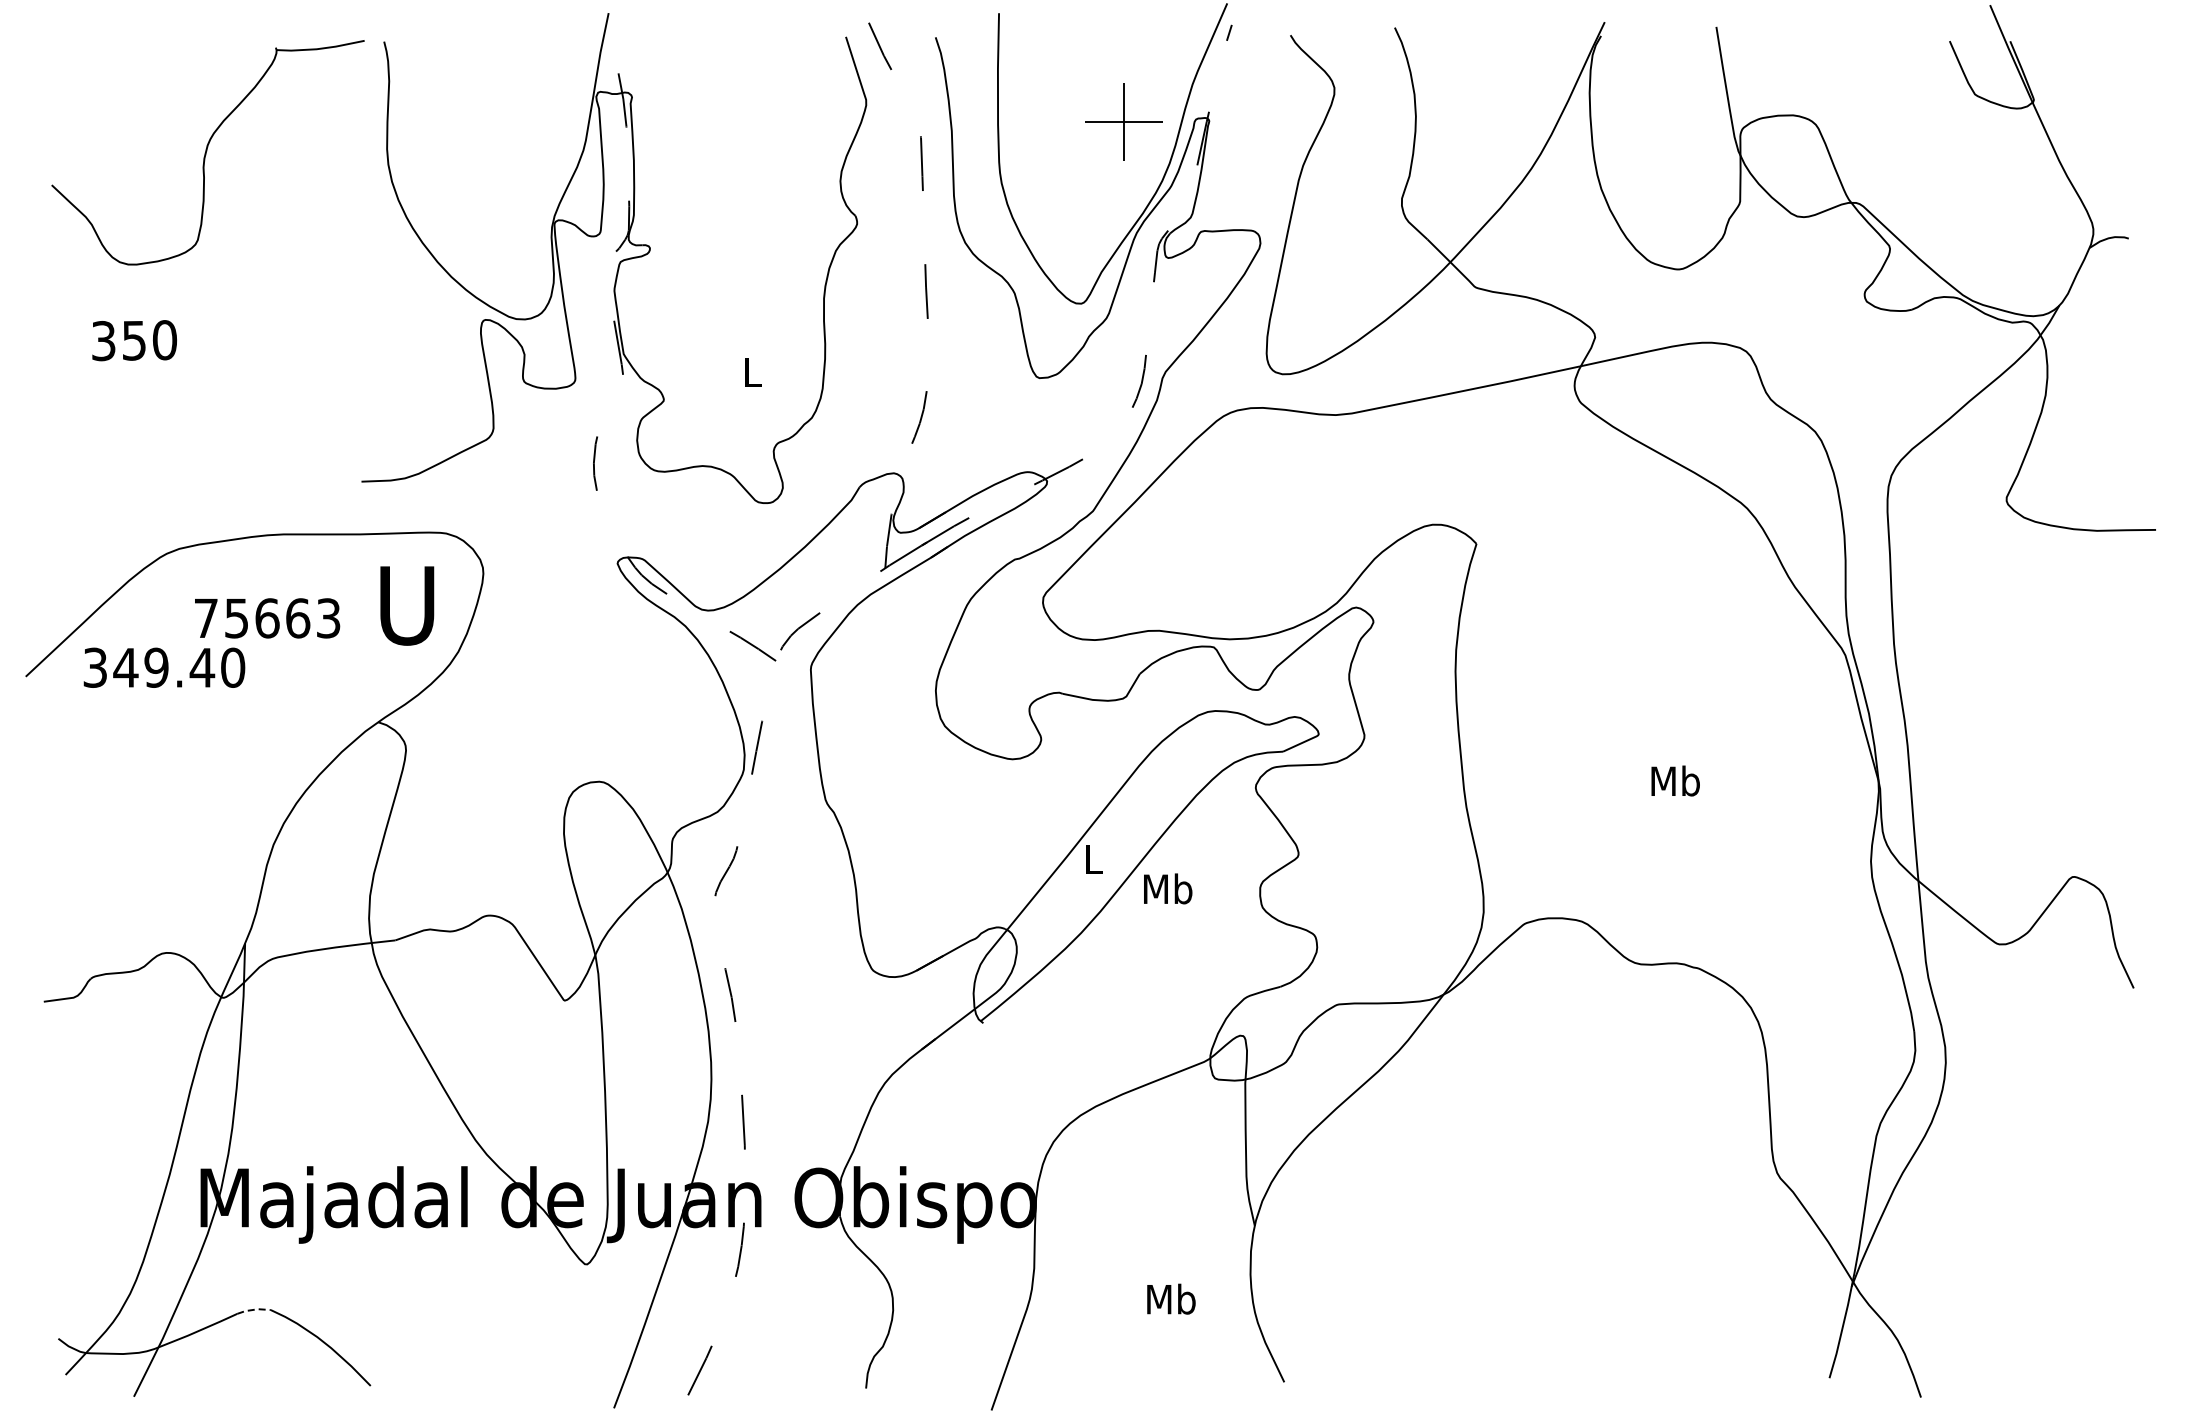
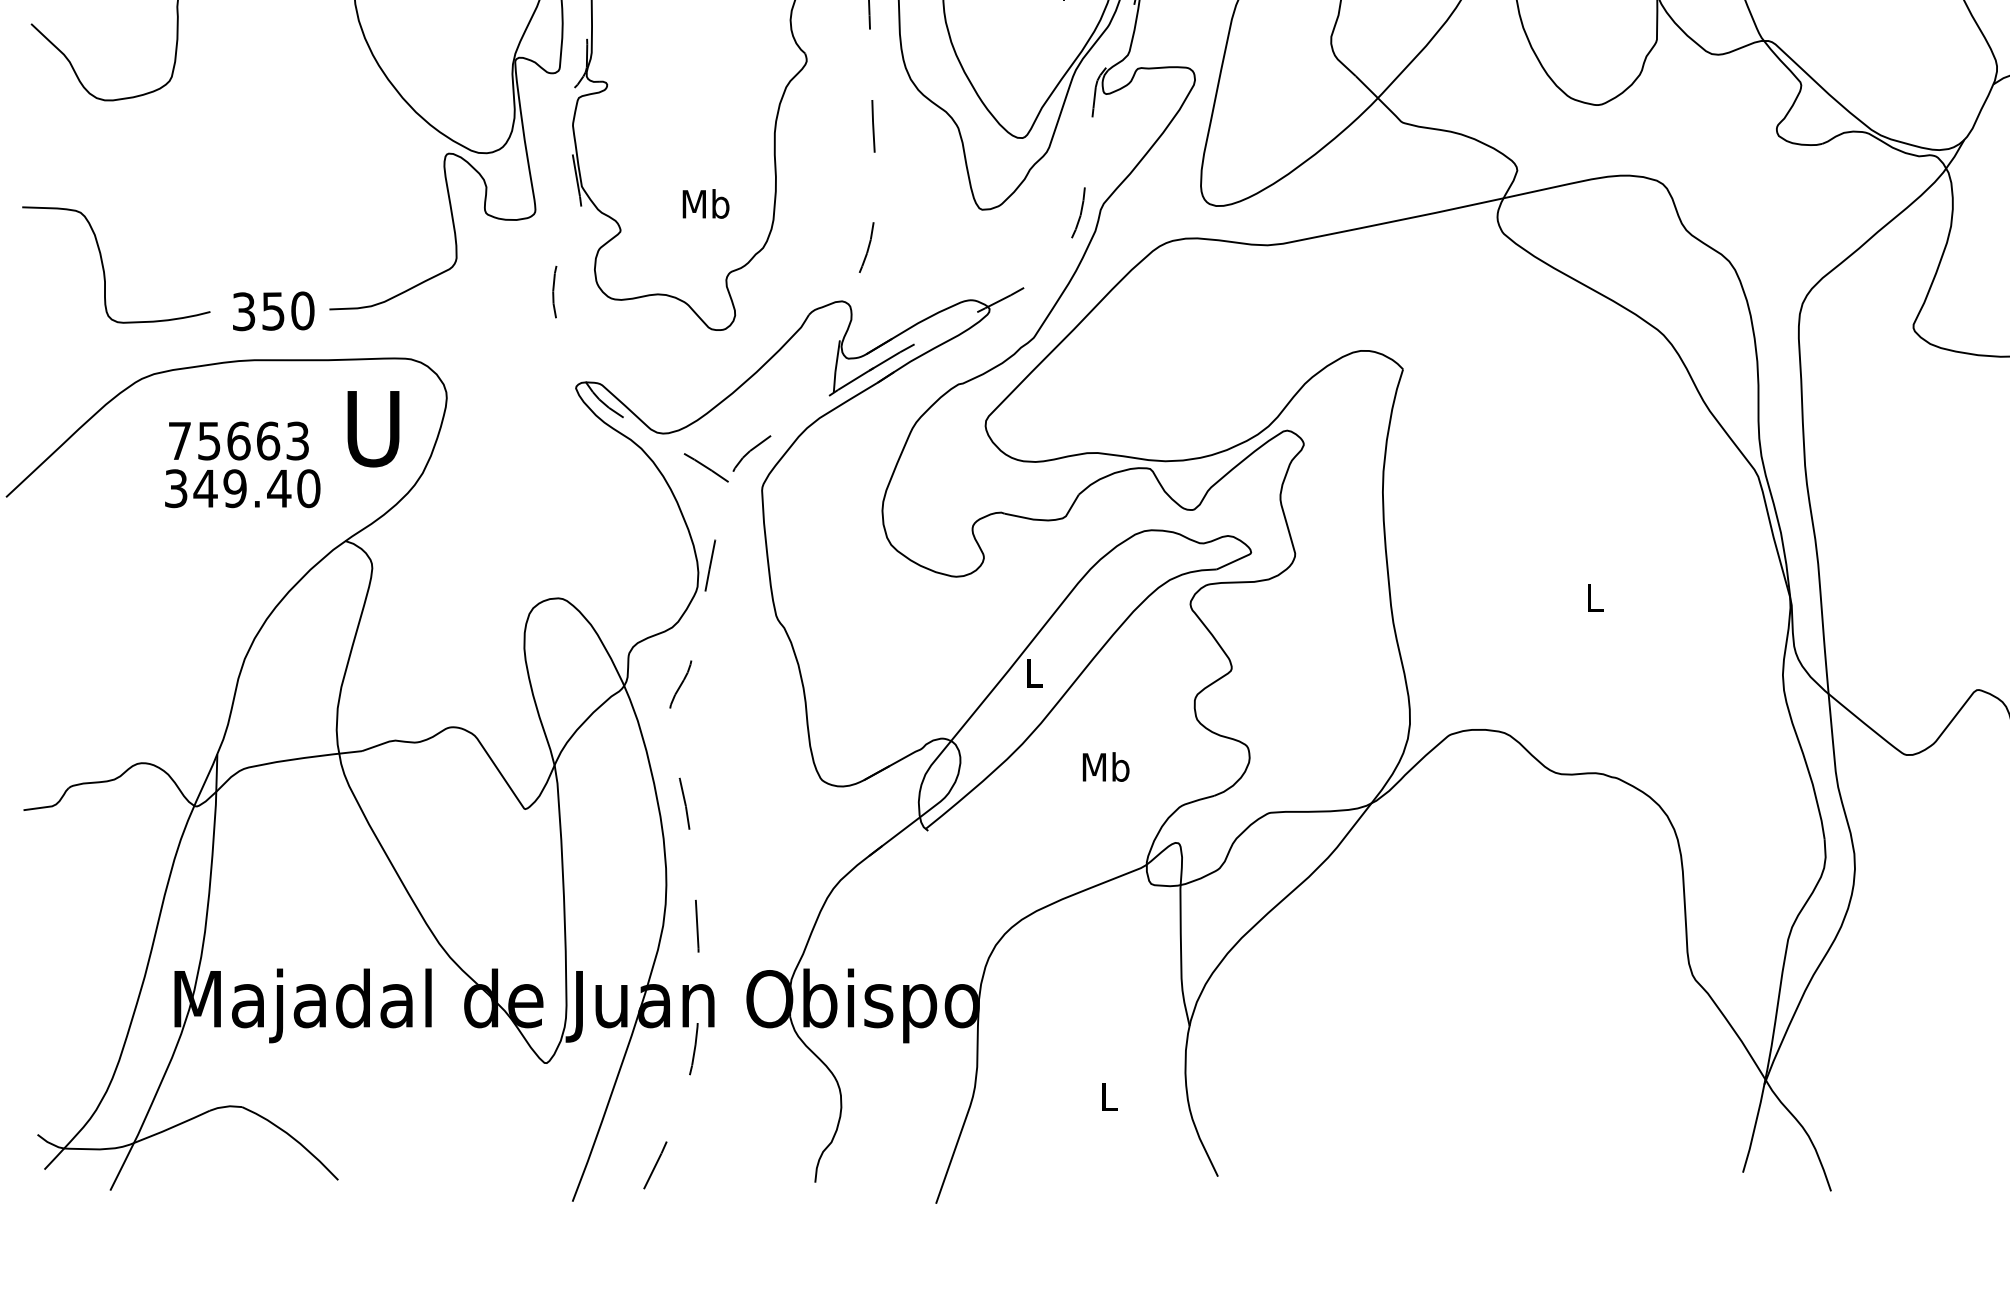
text: (134, 340) -> (273, 311), moved
text: (752, 371) -> (705, 203), L -> Mb
curve: (127, 436) -> (104, 265), added
text: (164, 667) -> (242, 488), moved
text: (1675, 780) -> (1594, 597), Mb -> L
text: (1168, 888) -> (1106, 766), moved
text: (1171, 1298) -> (1109, 1095), Mb -> L
line: (254, 1309) -> (226, 1106), dashed -> solid

